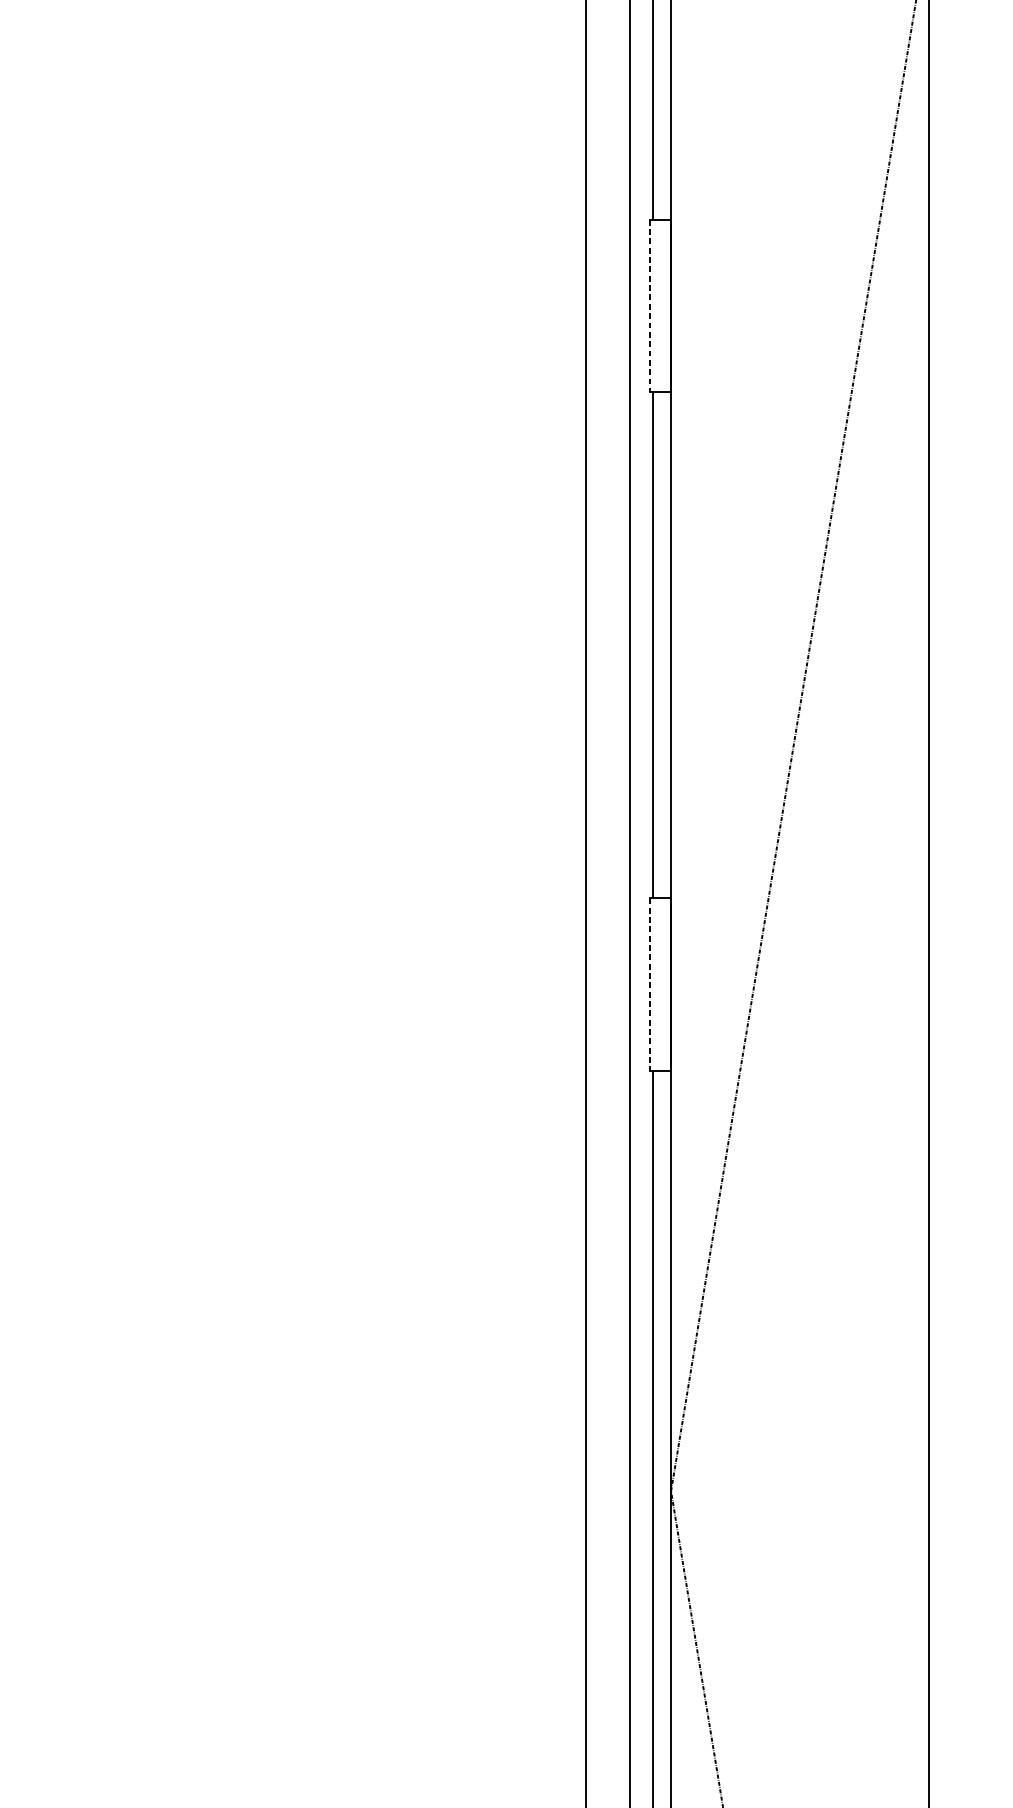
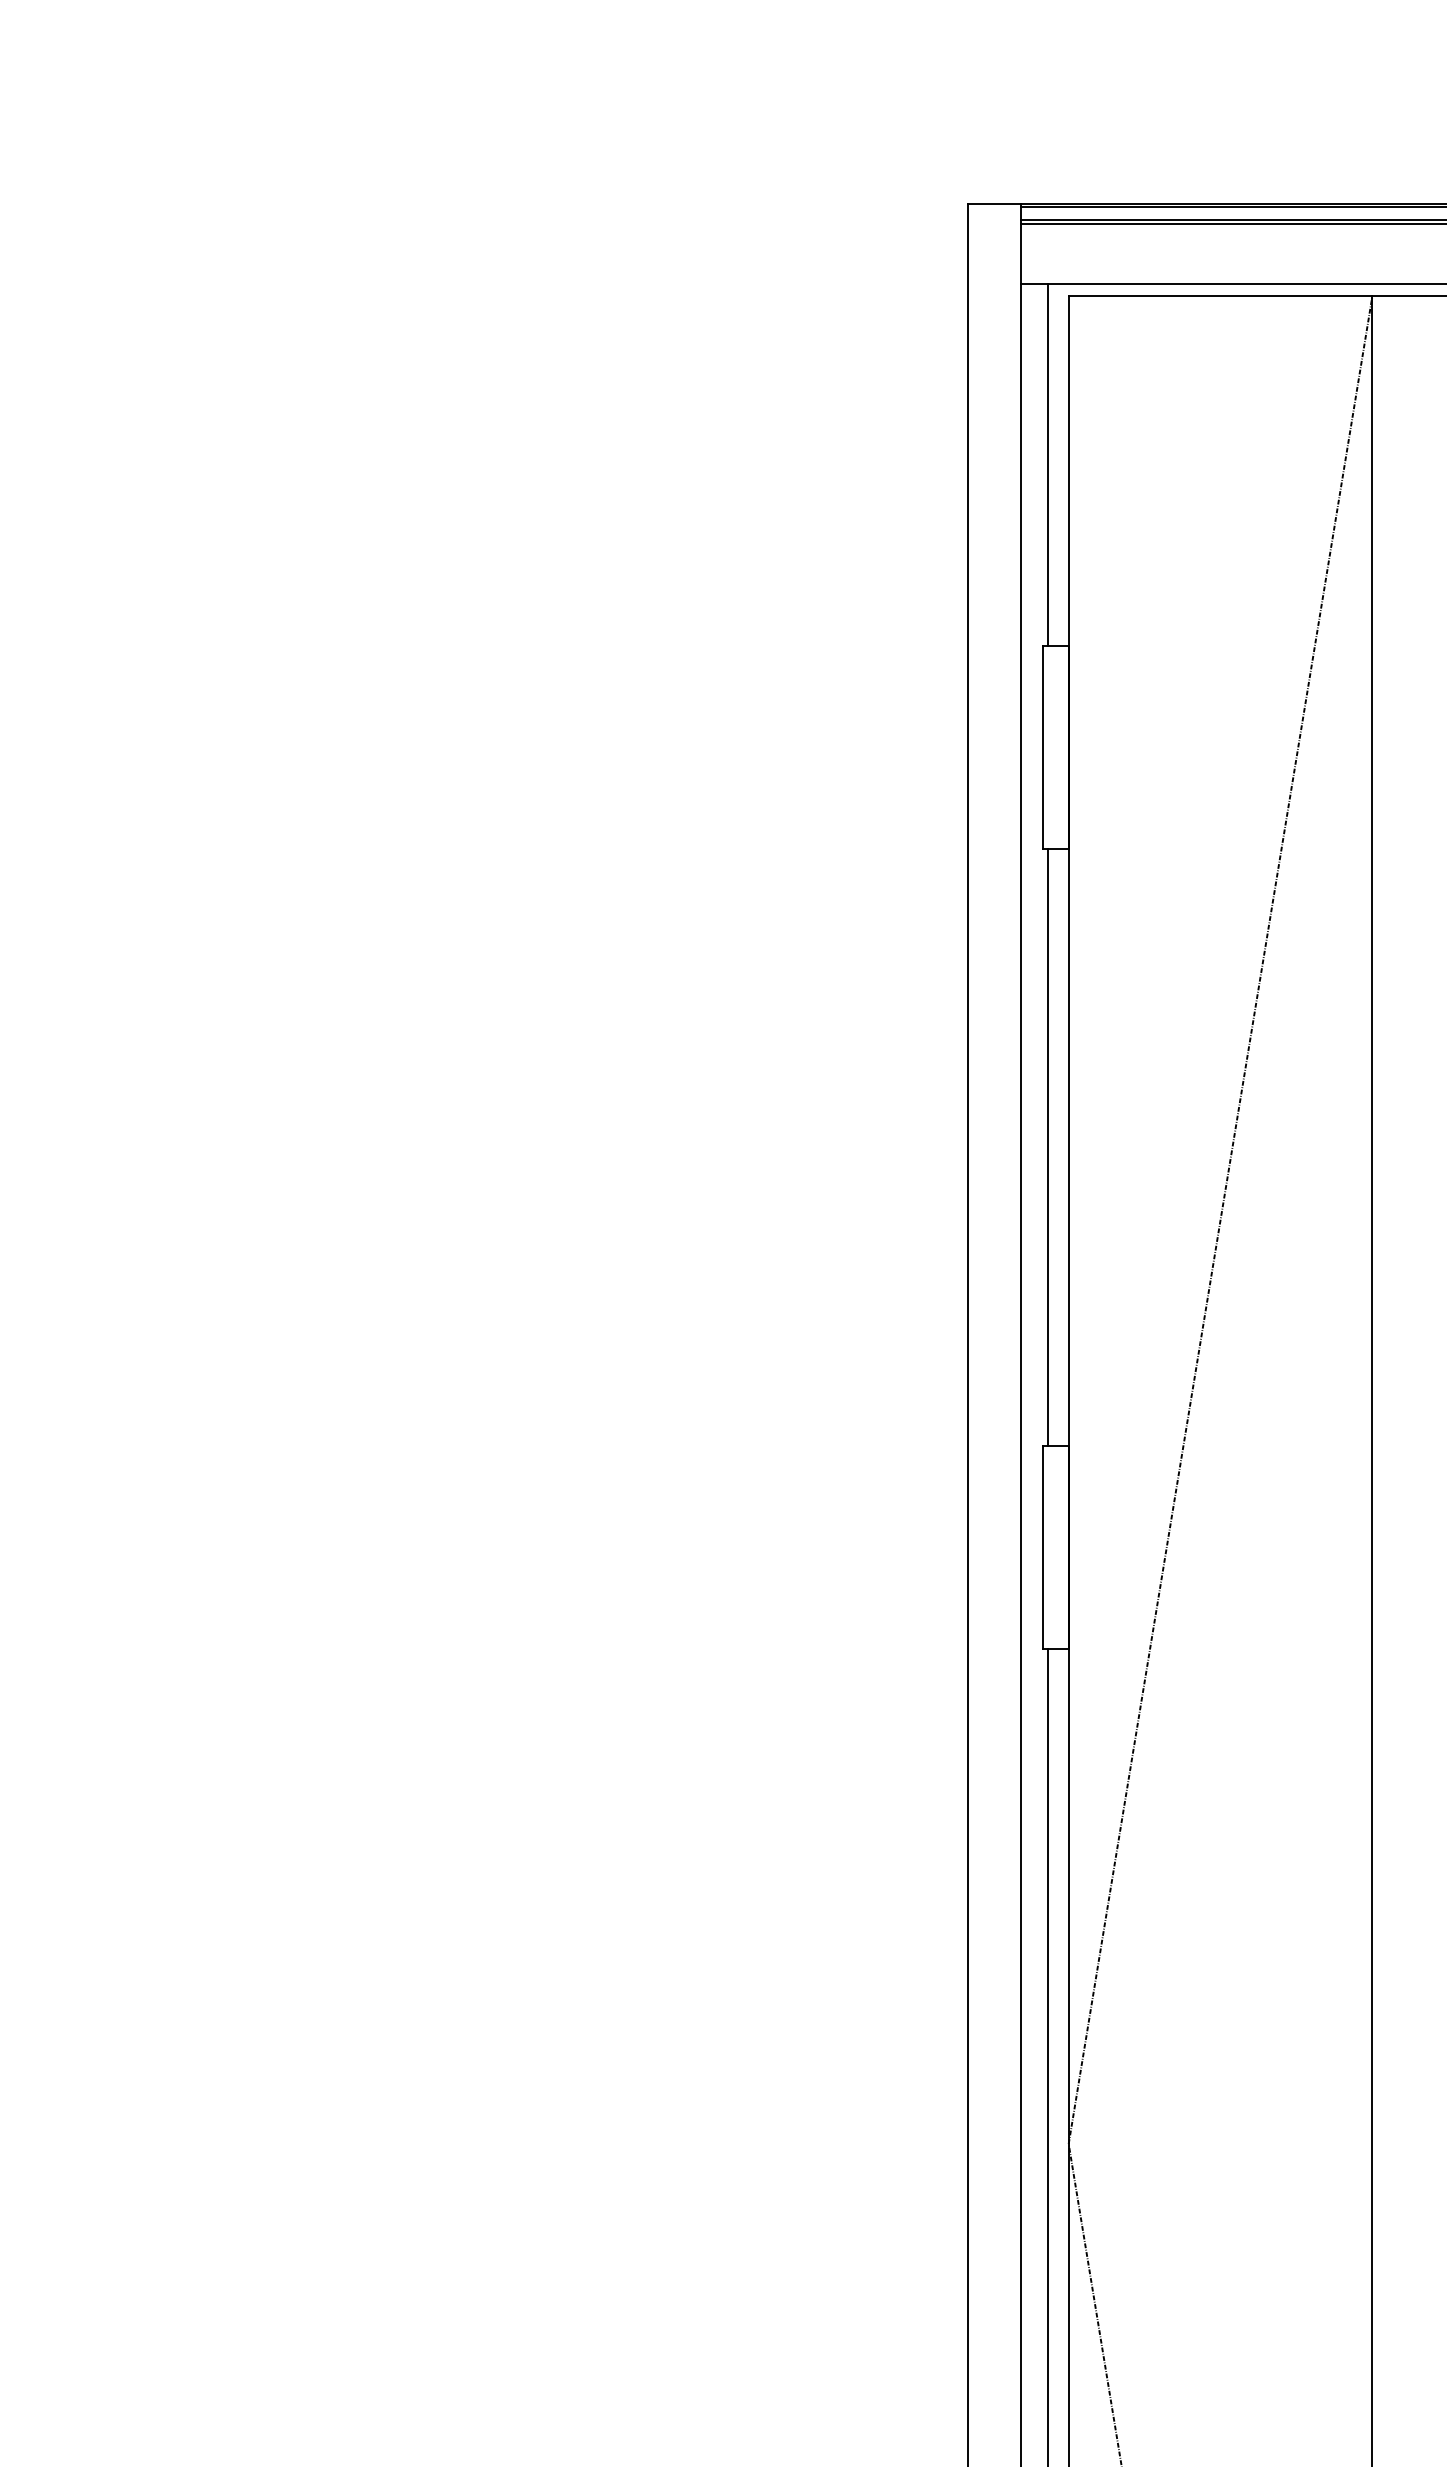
line: (649, 306) -> (1043, 748), dashed -> solid
line: (649, 984) -> (1043, 1547), dashed -> solid

